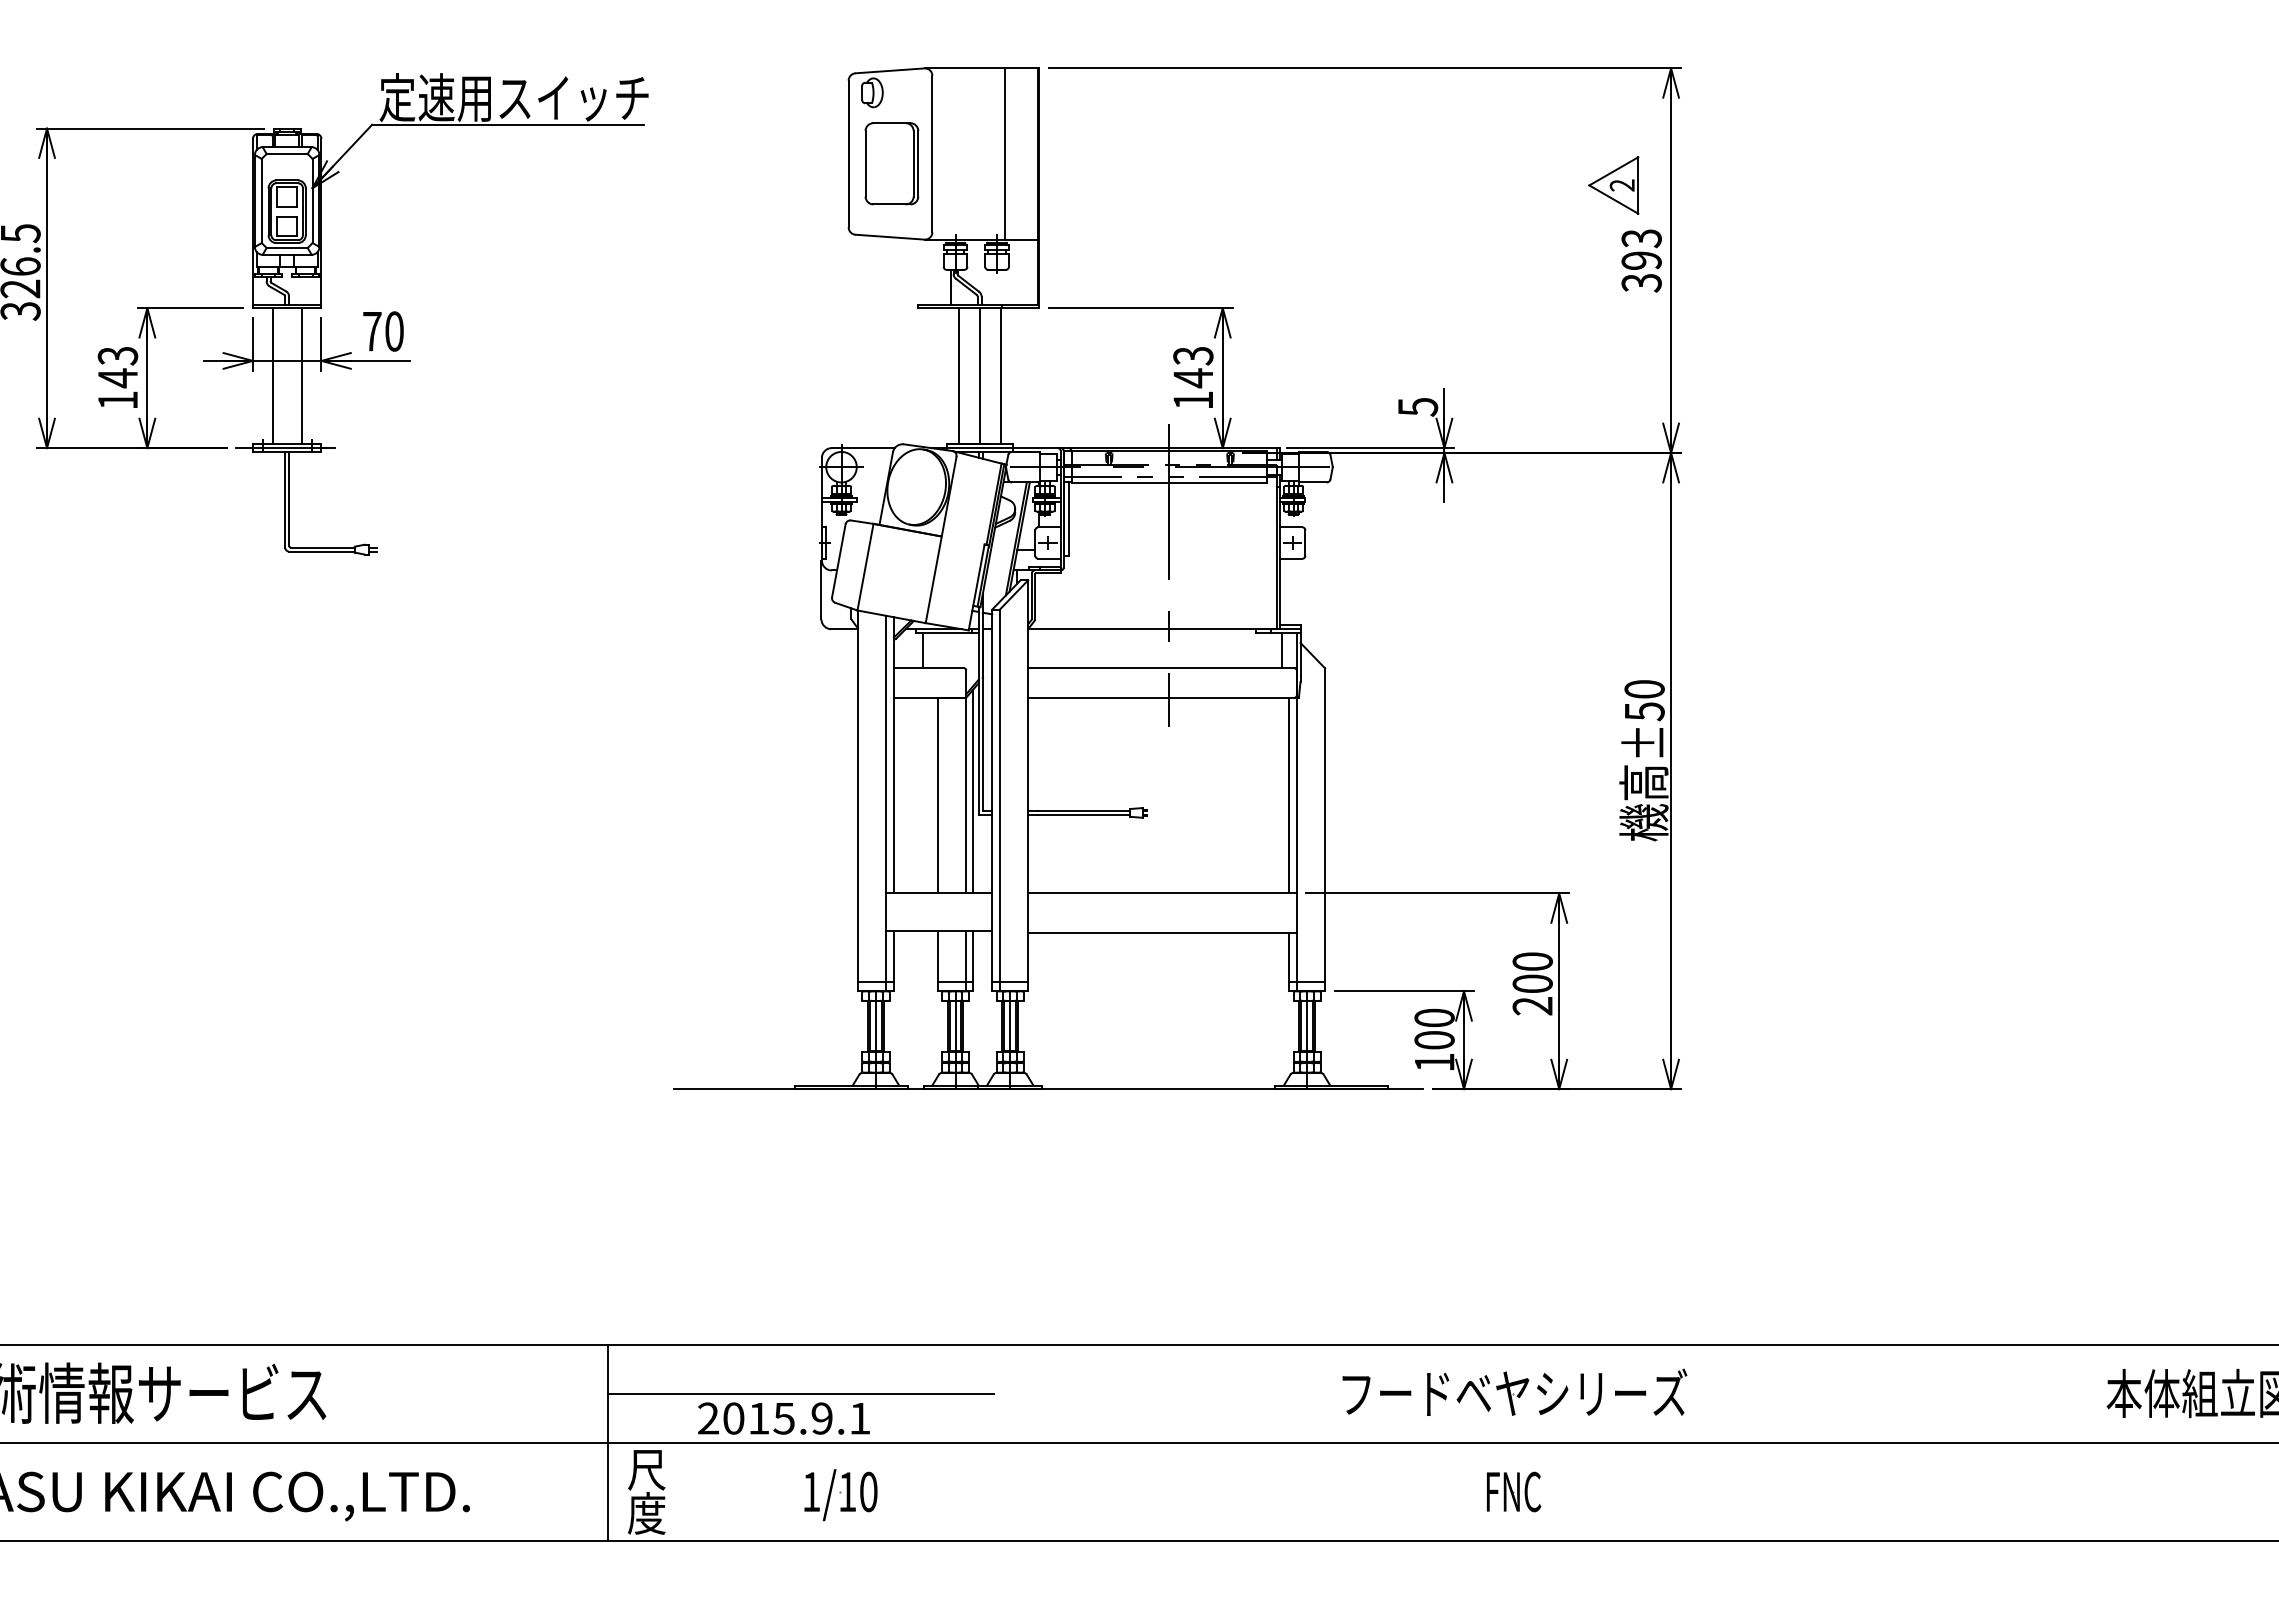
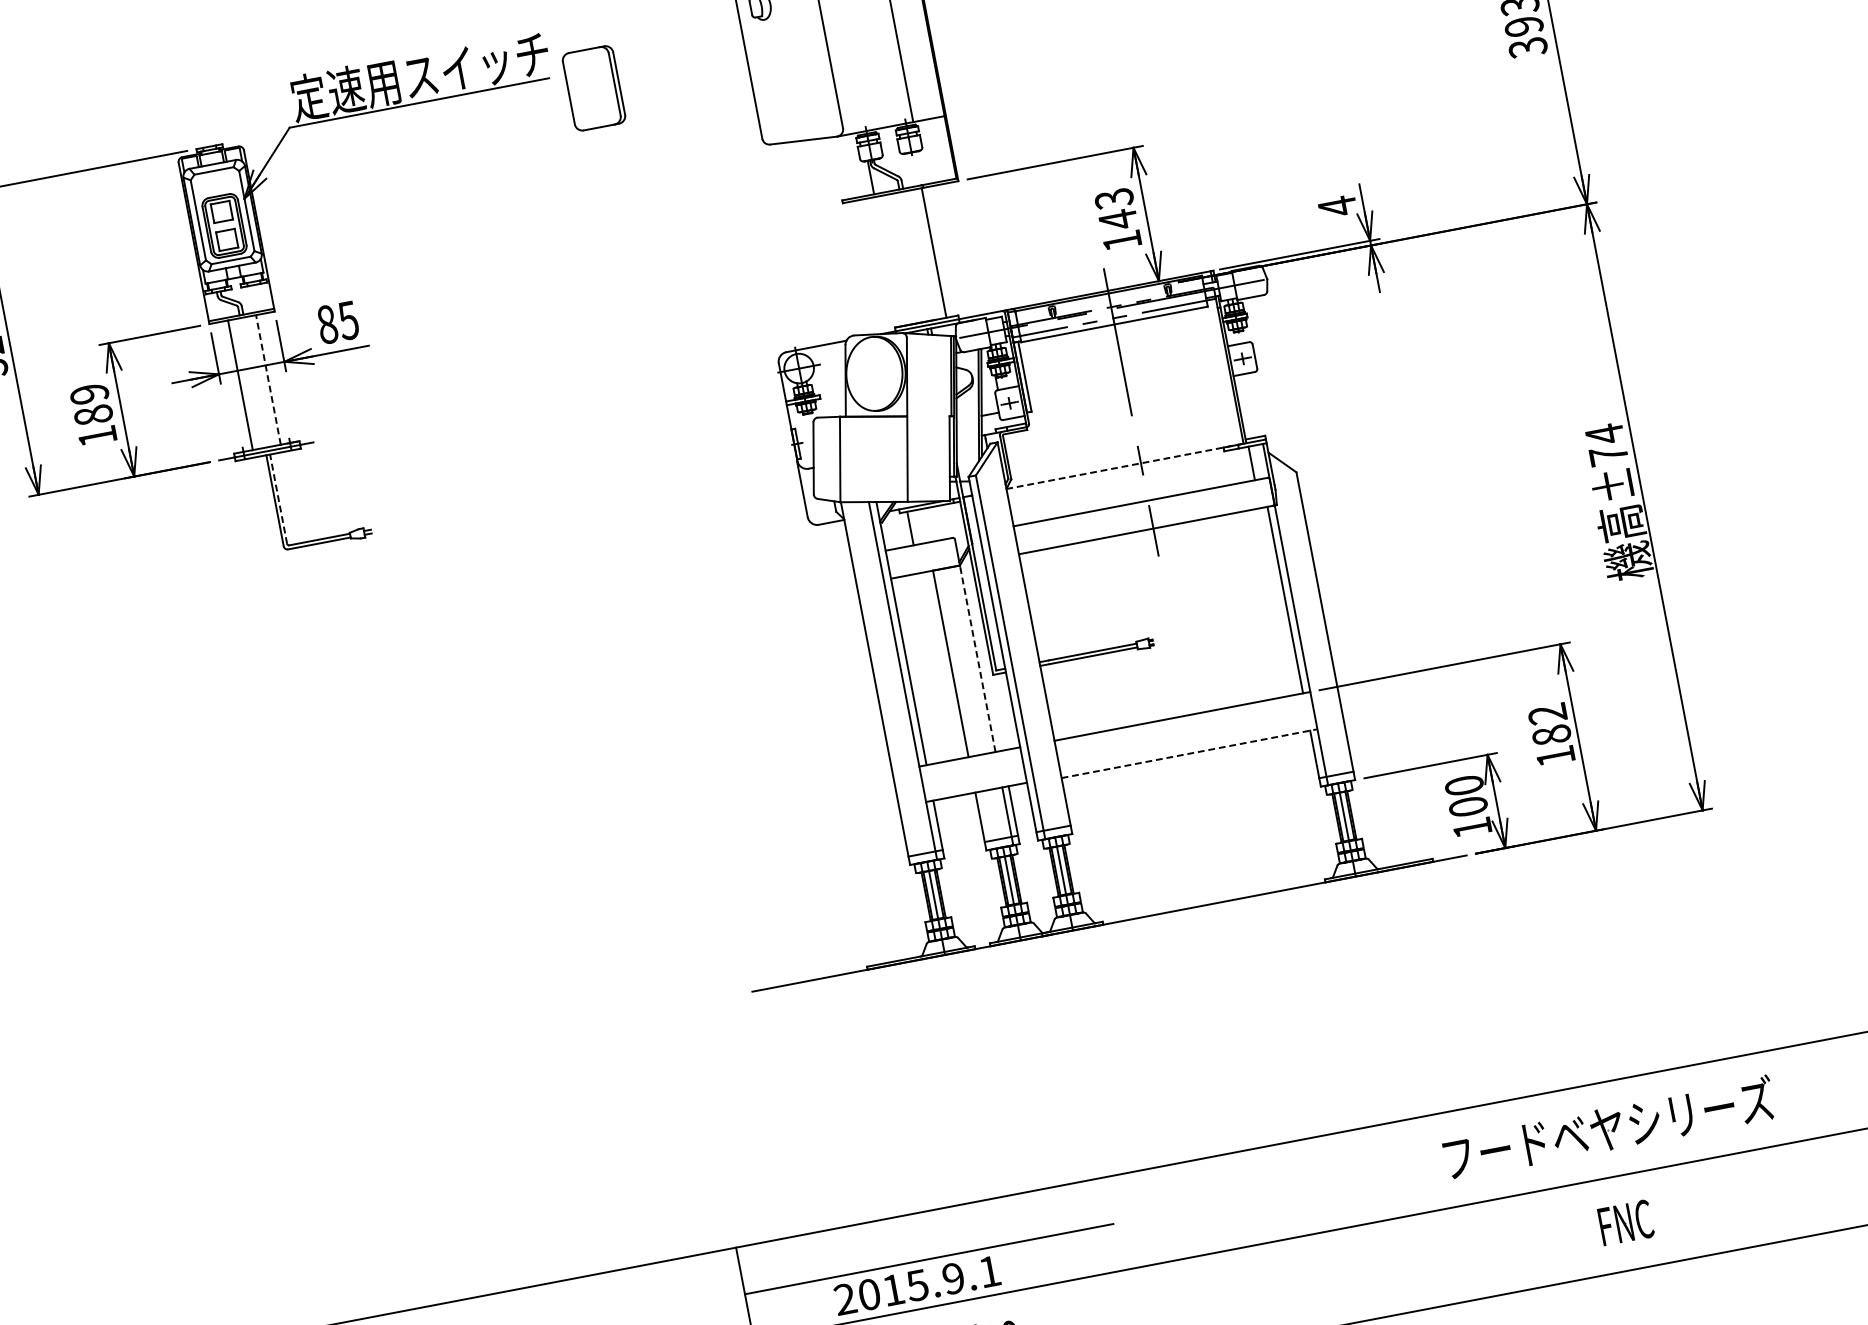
part: (891, 163) -> (593, 88), moved
text: (383, 331) -> (338, 322), 70 -> 85
text: (117, 367) -> (91, 405), 143 -> 189
line: (301, 375) -> (267, 379), solid -> dashed
line: (958, 376) -> (894, 260), removed
line: (979, 376) -> (914, 257), removed
text: (1418, 407) -> (1338, 206), 5 -> 4
line: (289, 498) -> (278, 498), solid -> dashed
line: (1152, 629) -> (1124, 466), solid -> dashed
text: (1644, 700) -> (1606, 444), ±50 -> ±74
line: (972, 791) -> (982, 653), removed
line: (966, 795) -> (977, 658), solid -> dashed
line: (1162, 932) -> (1189, 753), solid -> dashed
text: (1532, 983) -> (1551, 734), 200 -> 182

